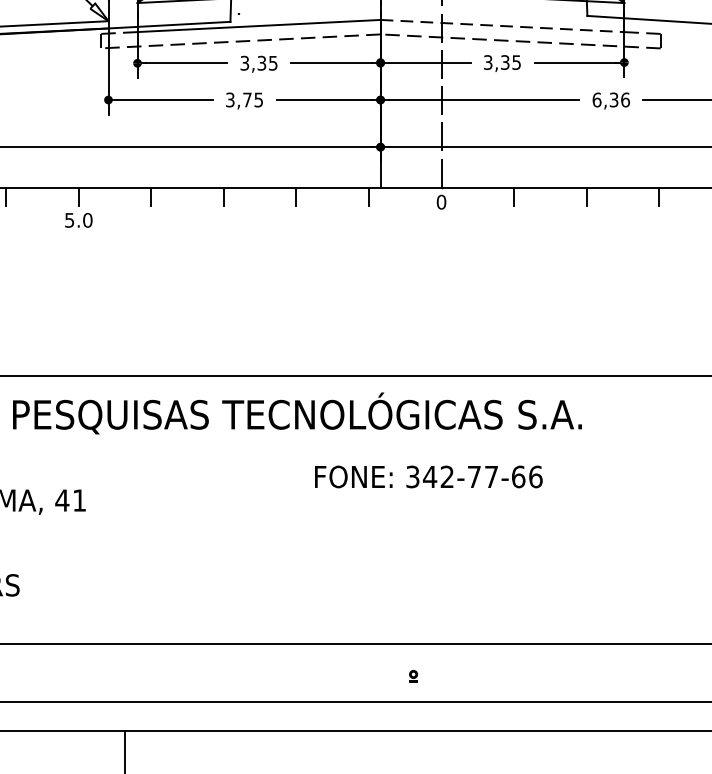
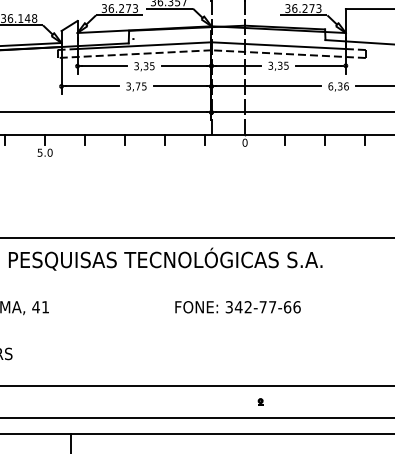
line: (503, 25) -> (279, 45), dashed -> solid
text: (427, 477) -> (237, 307), moved
part: (413, 675) -> (260, 401), moved

